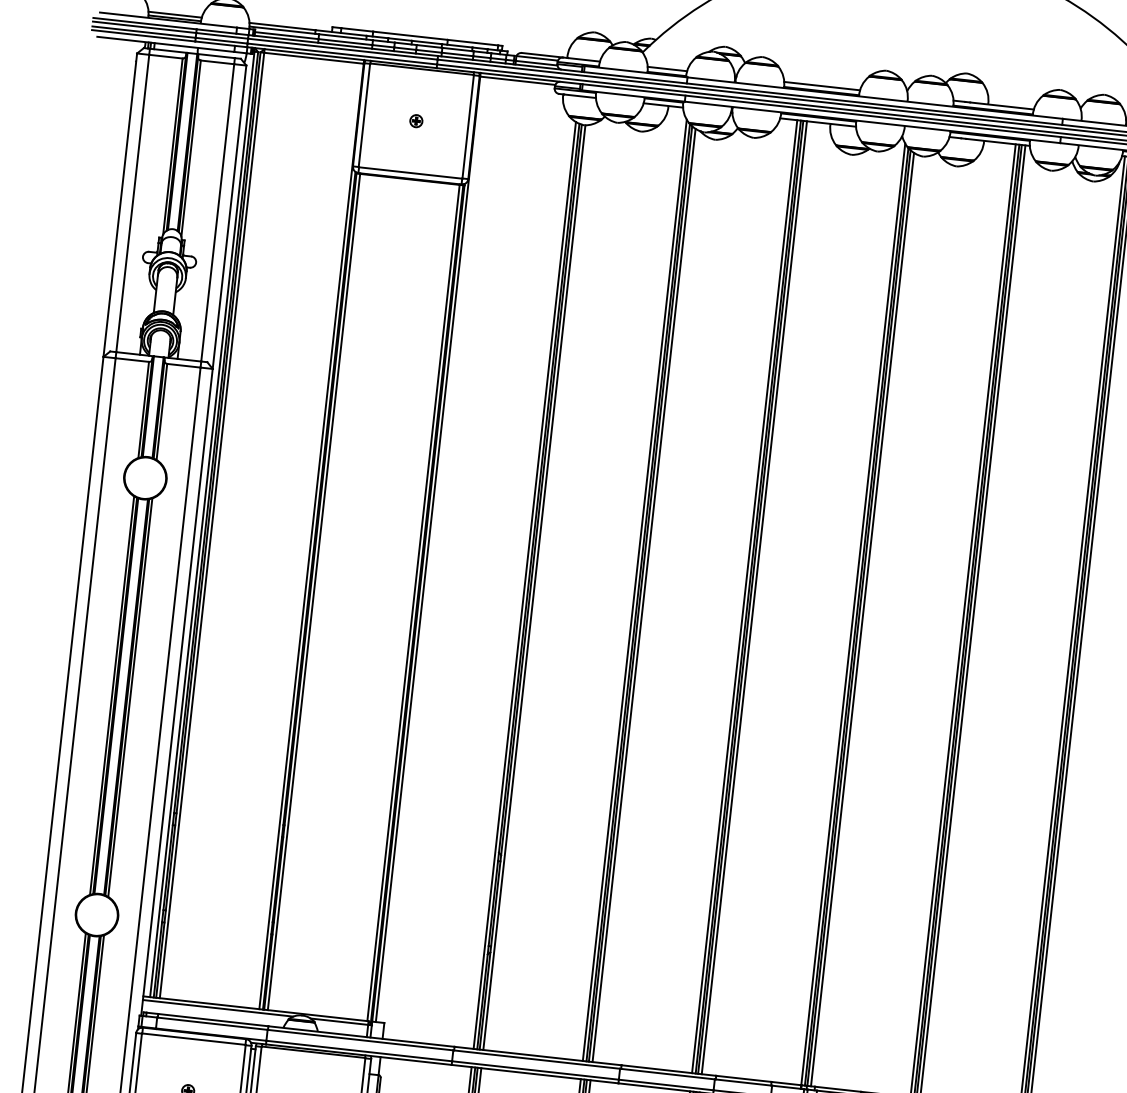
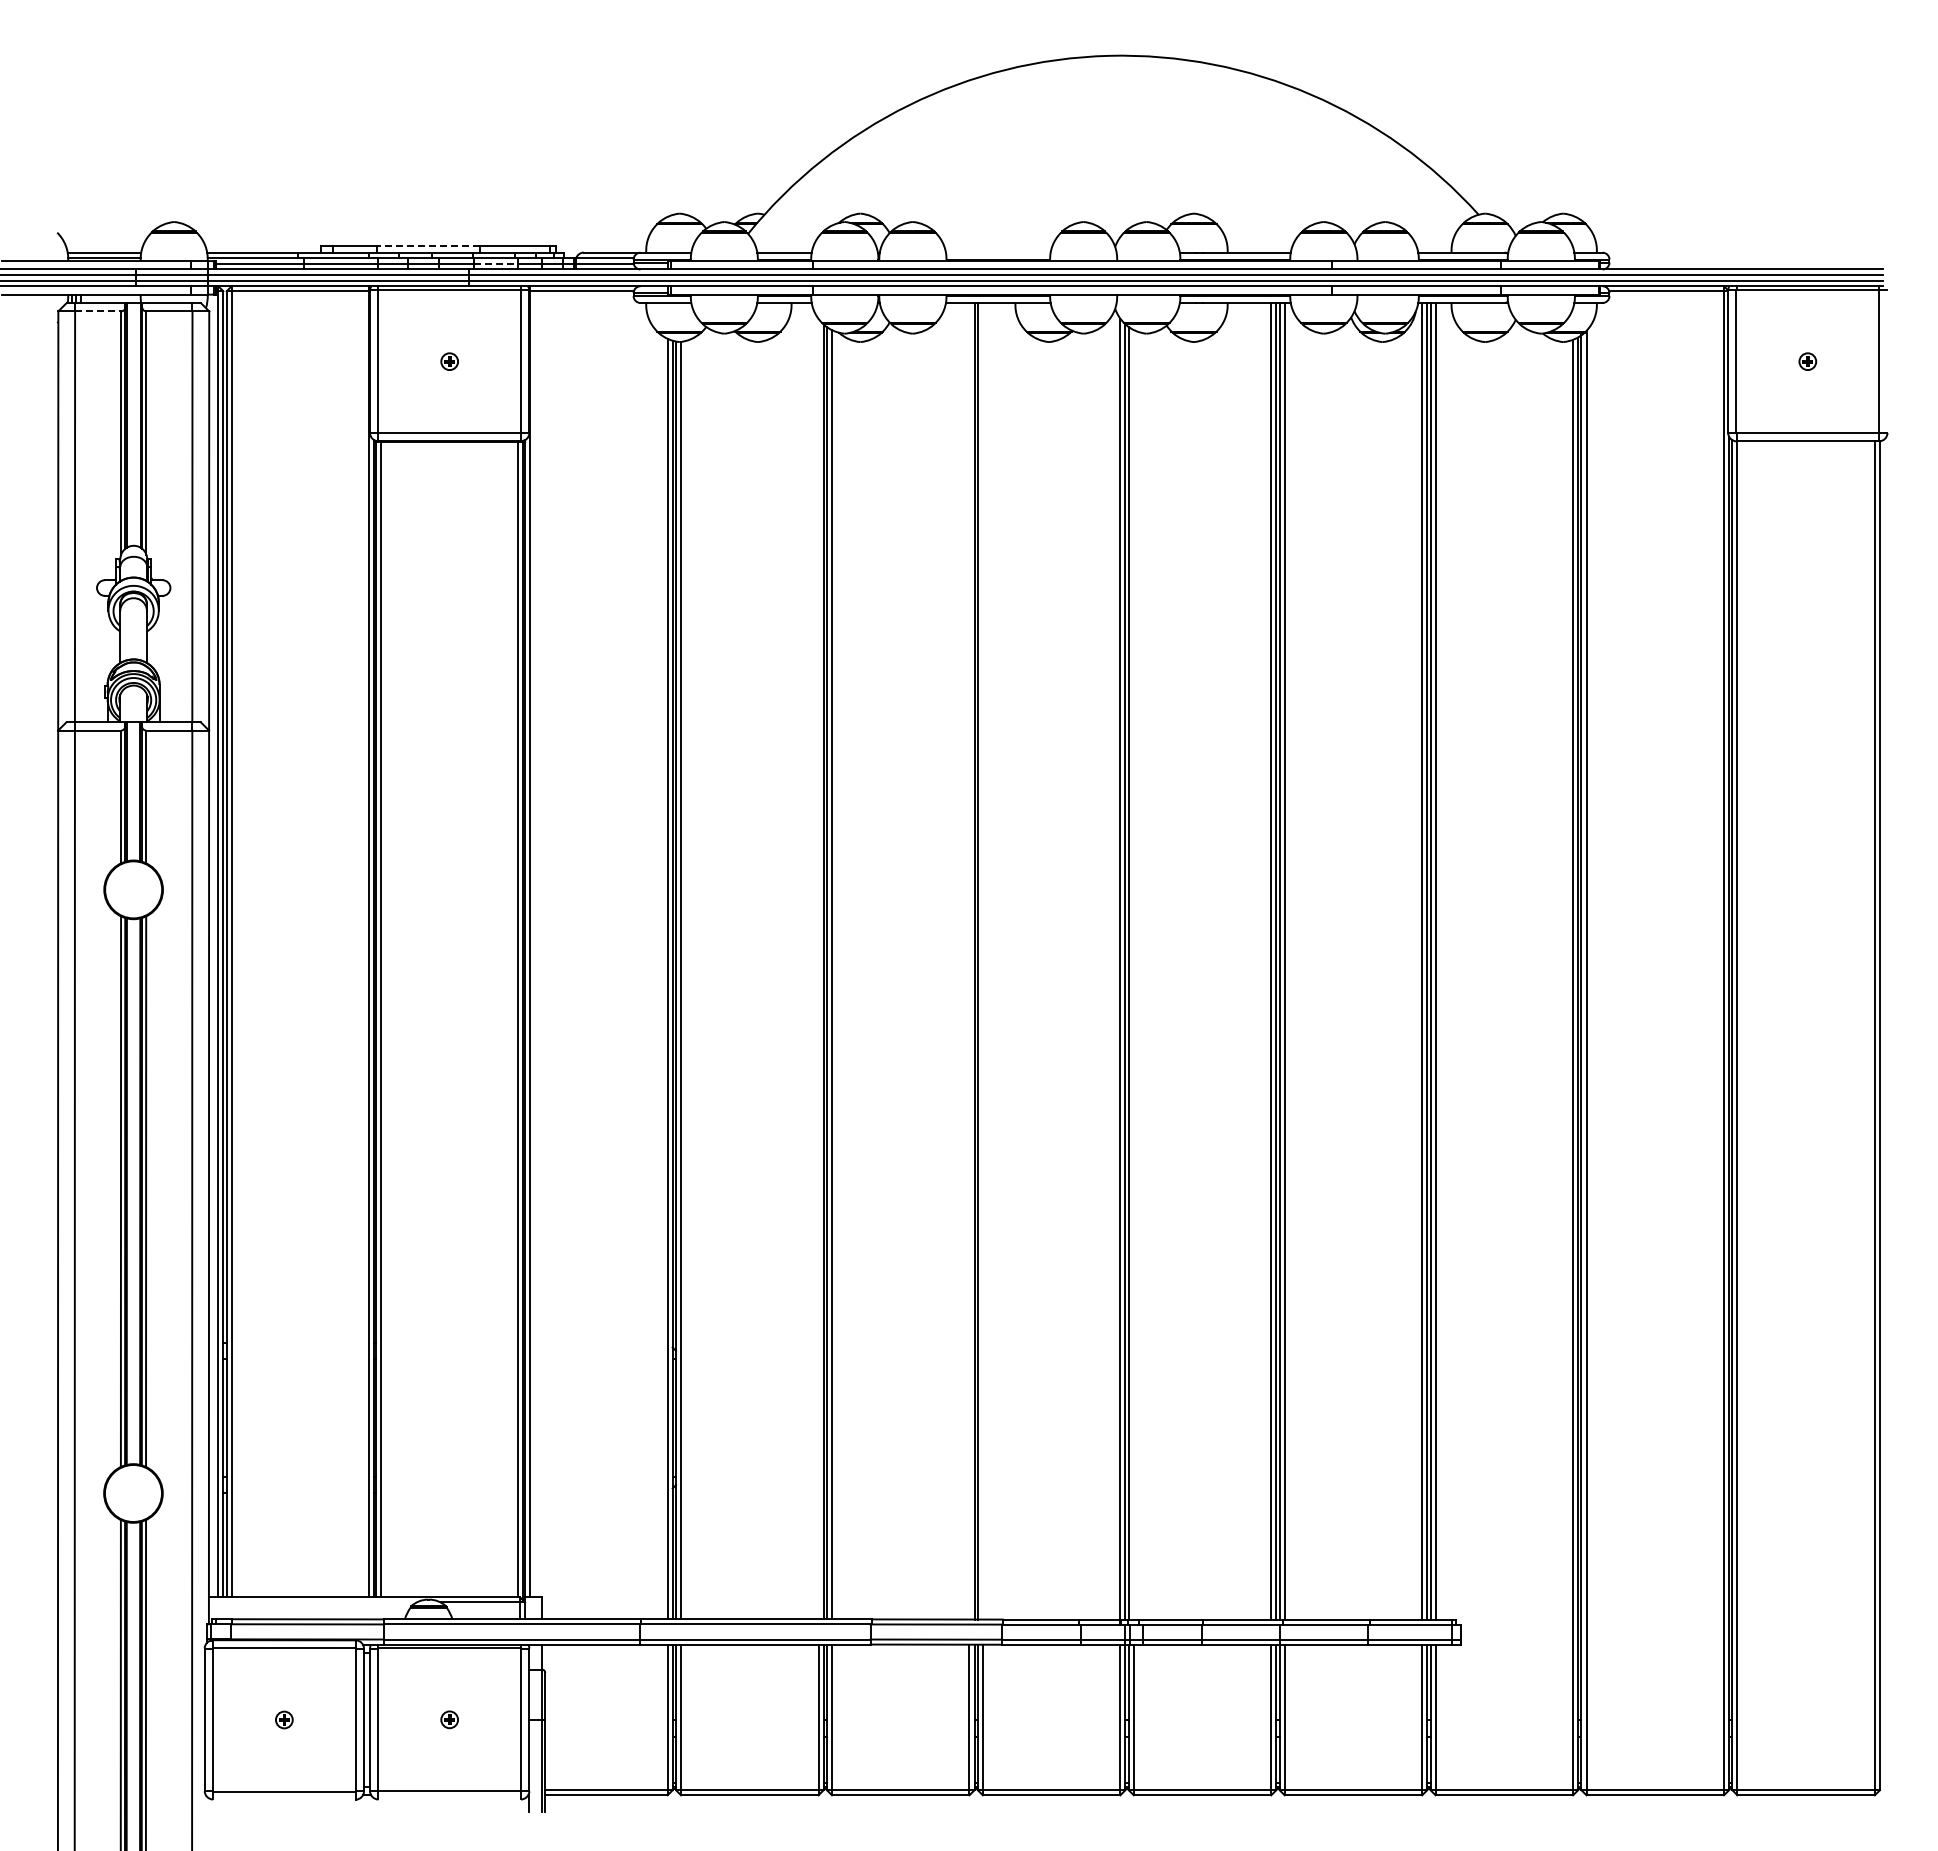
line: (410, 36) -> (428, 246), solid -> dashed
line: (457, 54) -> (495, 264), solid -> dashed
line: (166, 56) -> (98, 311), solid -> dashed
line: (822, 85) -> (998, 252), removed
line: (634, 589) -> (818, 968), removed
line: (744, 596) -> (969, 961), removed
line: (754, 597) -> (982, 961), removed
line: (862, 619) -> (1133, 974), removed
line: (217, 1008) -> (312, 1602), removed

